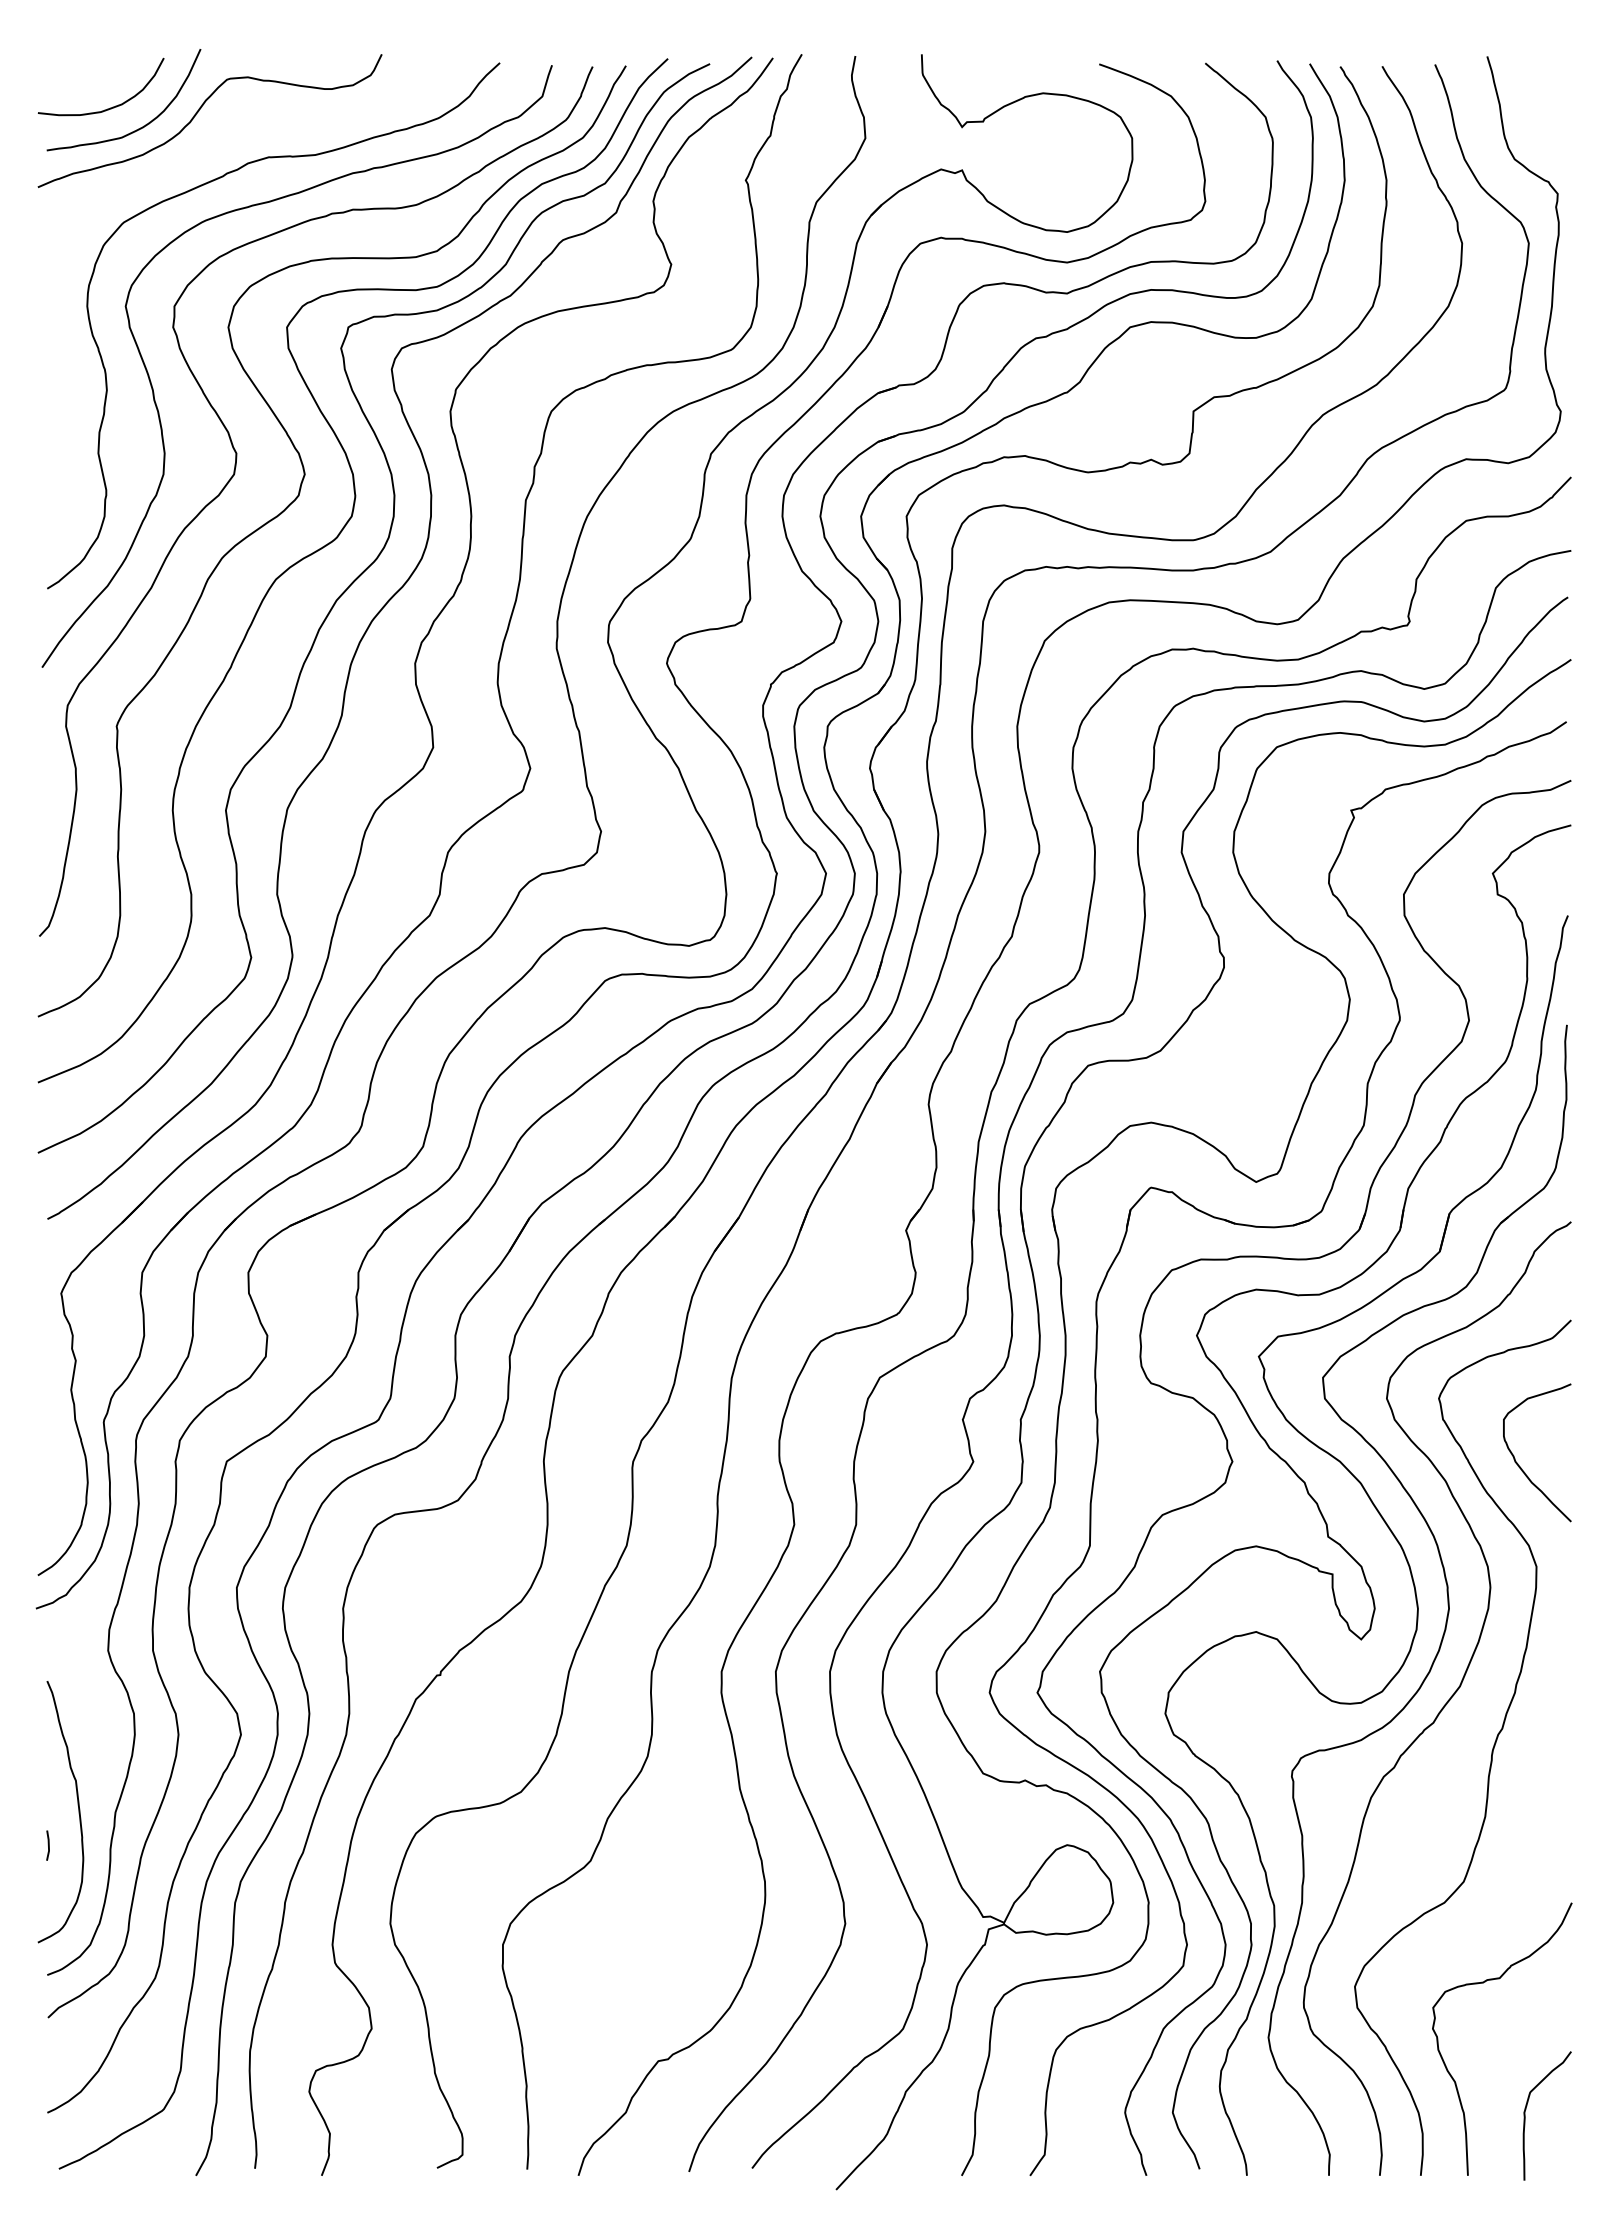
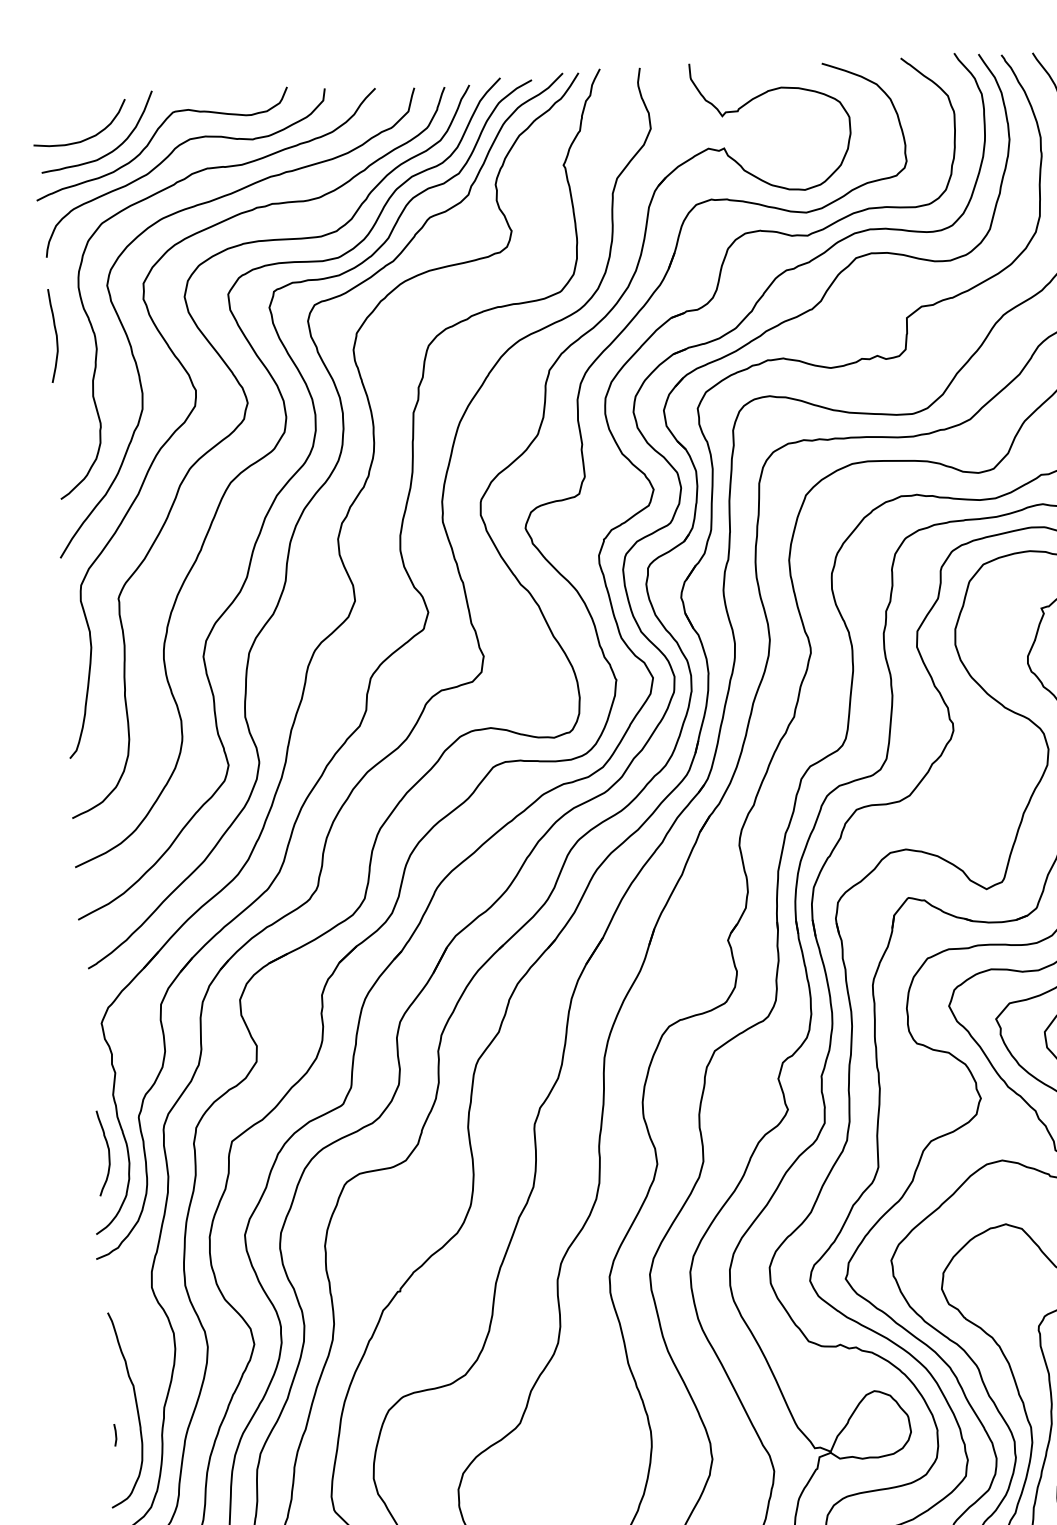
curve: (217, 139) -> (168, 157), added
curve: (53, 369) -> (56, 335), added
curve: (60, 1466) -> (108, 1152), added

